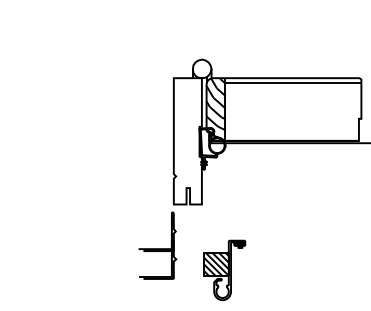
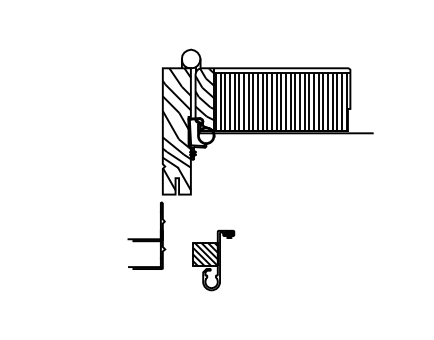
hatch: (291, 112) -> (280, 102), added
hatch: (187, 139) -> (176, 129), added

